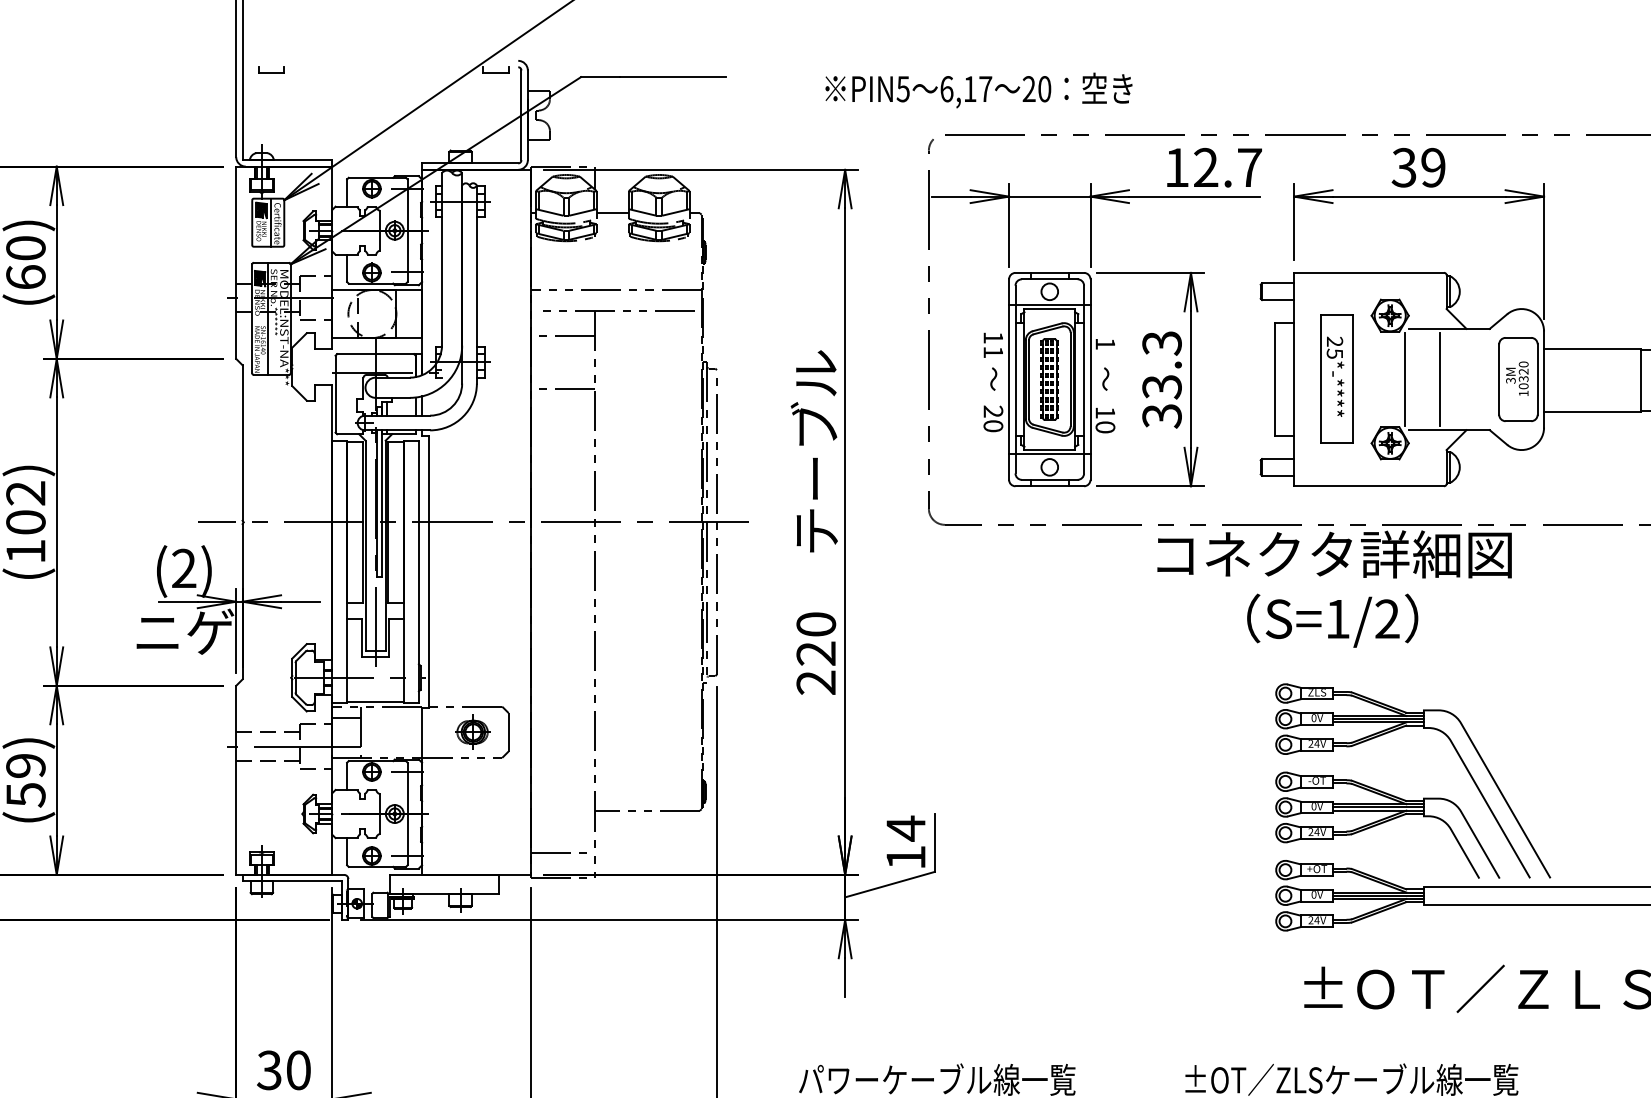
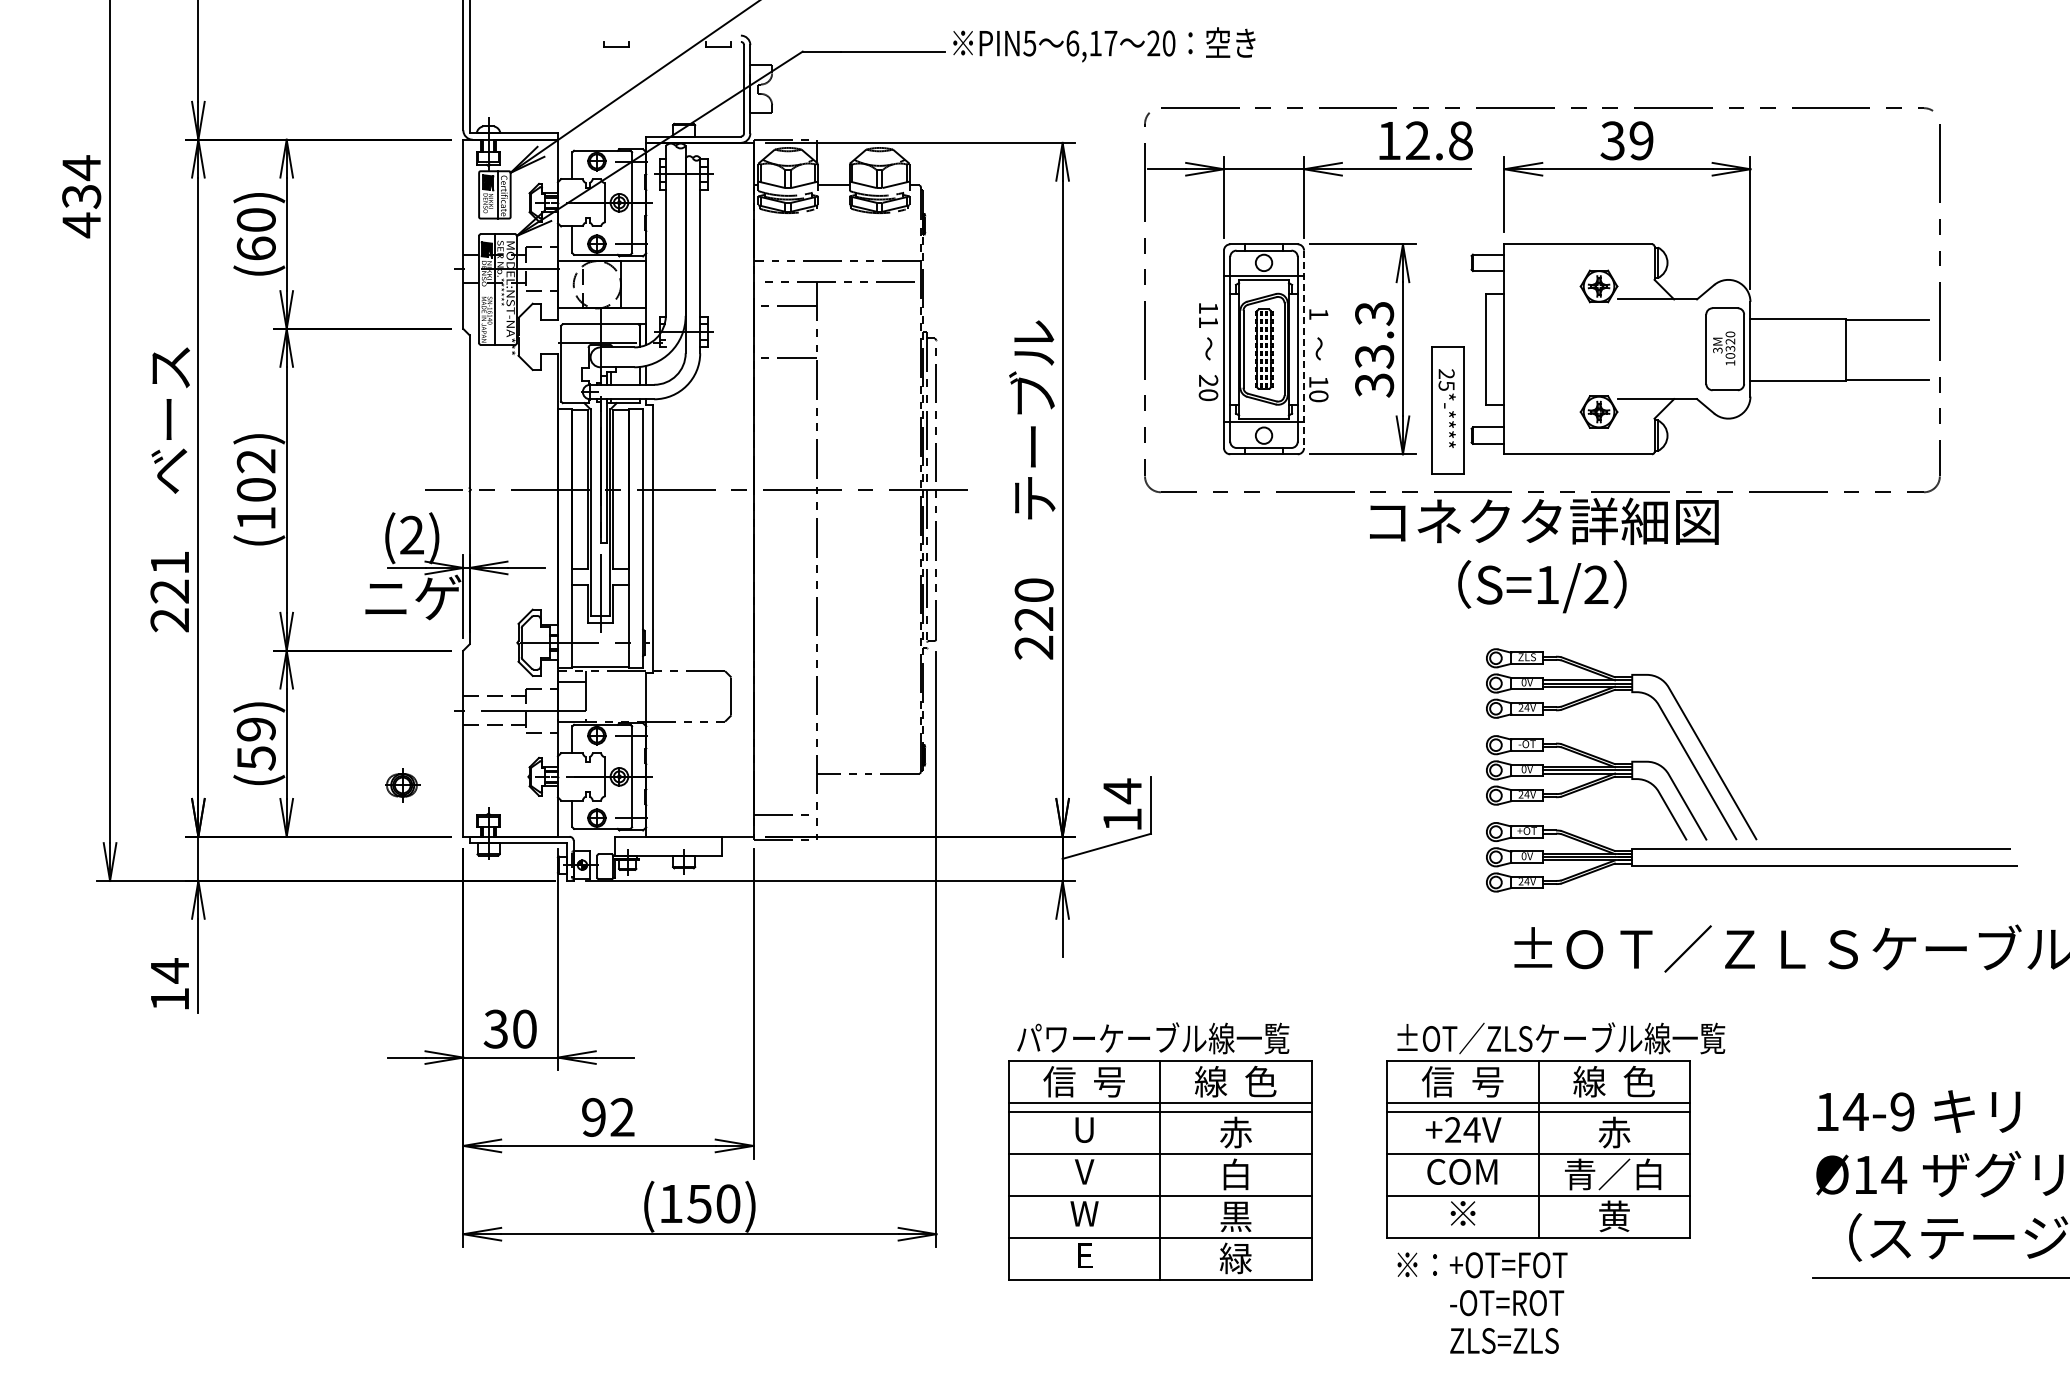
part: (271, 69) -> (616, 44), moved
text: (979, 90) -> (1104, 44), moved
text: (1249, 167) -> (1460, 140), 12.7 -> 12.8
part: (1335, 378) -> (1447, 410), moved
line: (1404, 378) -> (1613, 348), removed
line: (1439, 378) -> (1647, 348), removed
line: (1090, 379) -> (1304, 349), solid -> dashed
part: (473, 732) -> (402, 785), moved

